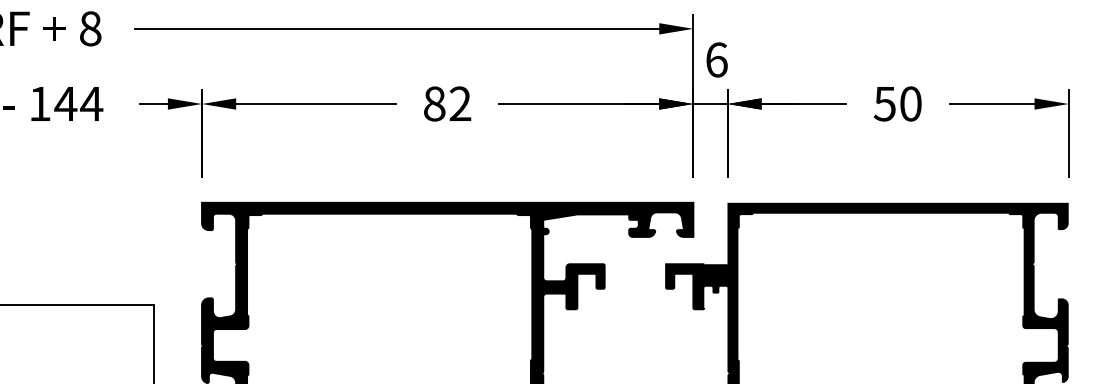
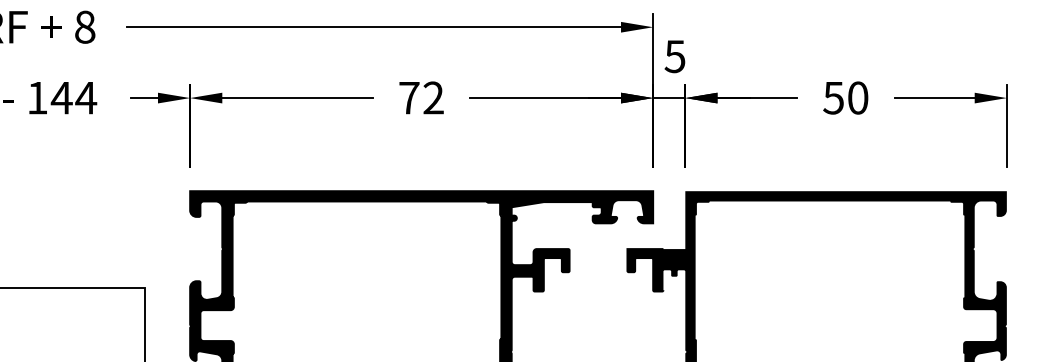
text: (716, 59) -> (674, 56), 6 -> 5
text: (434, 103) -> (409, 97), 82 -> 72

